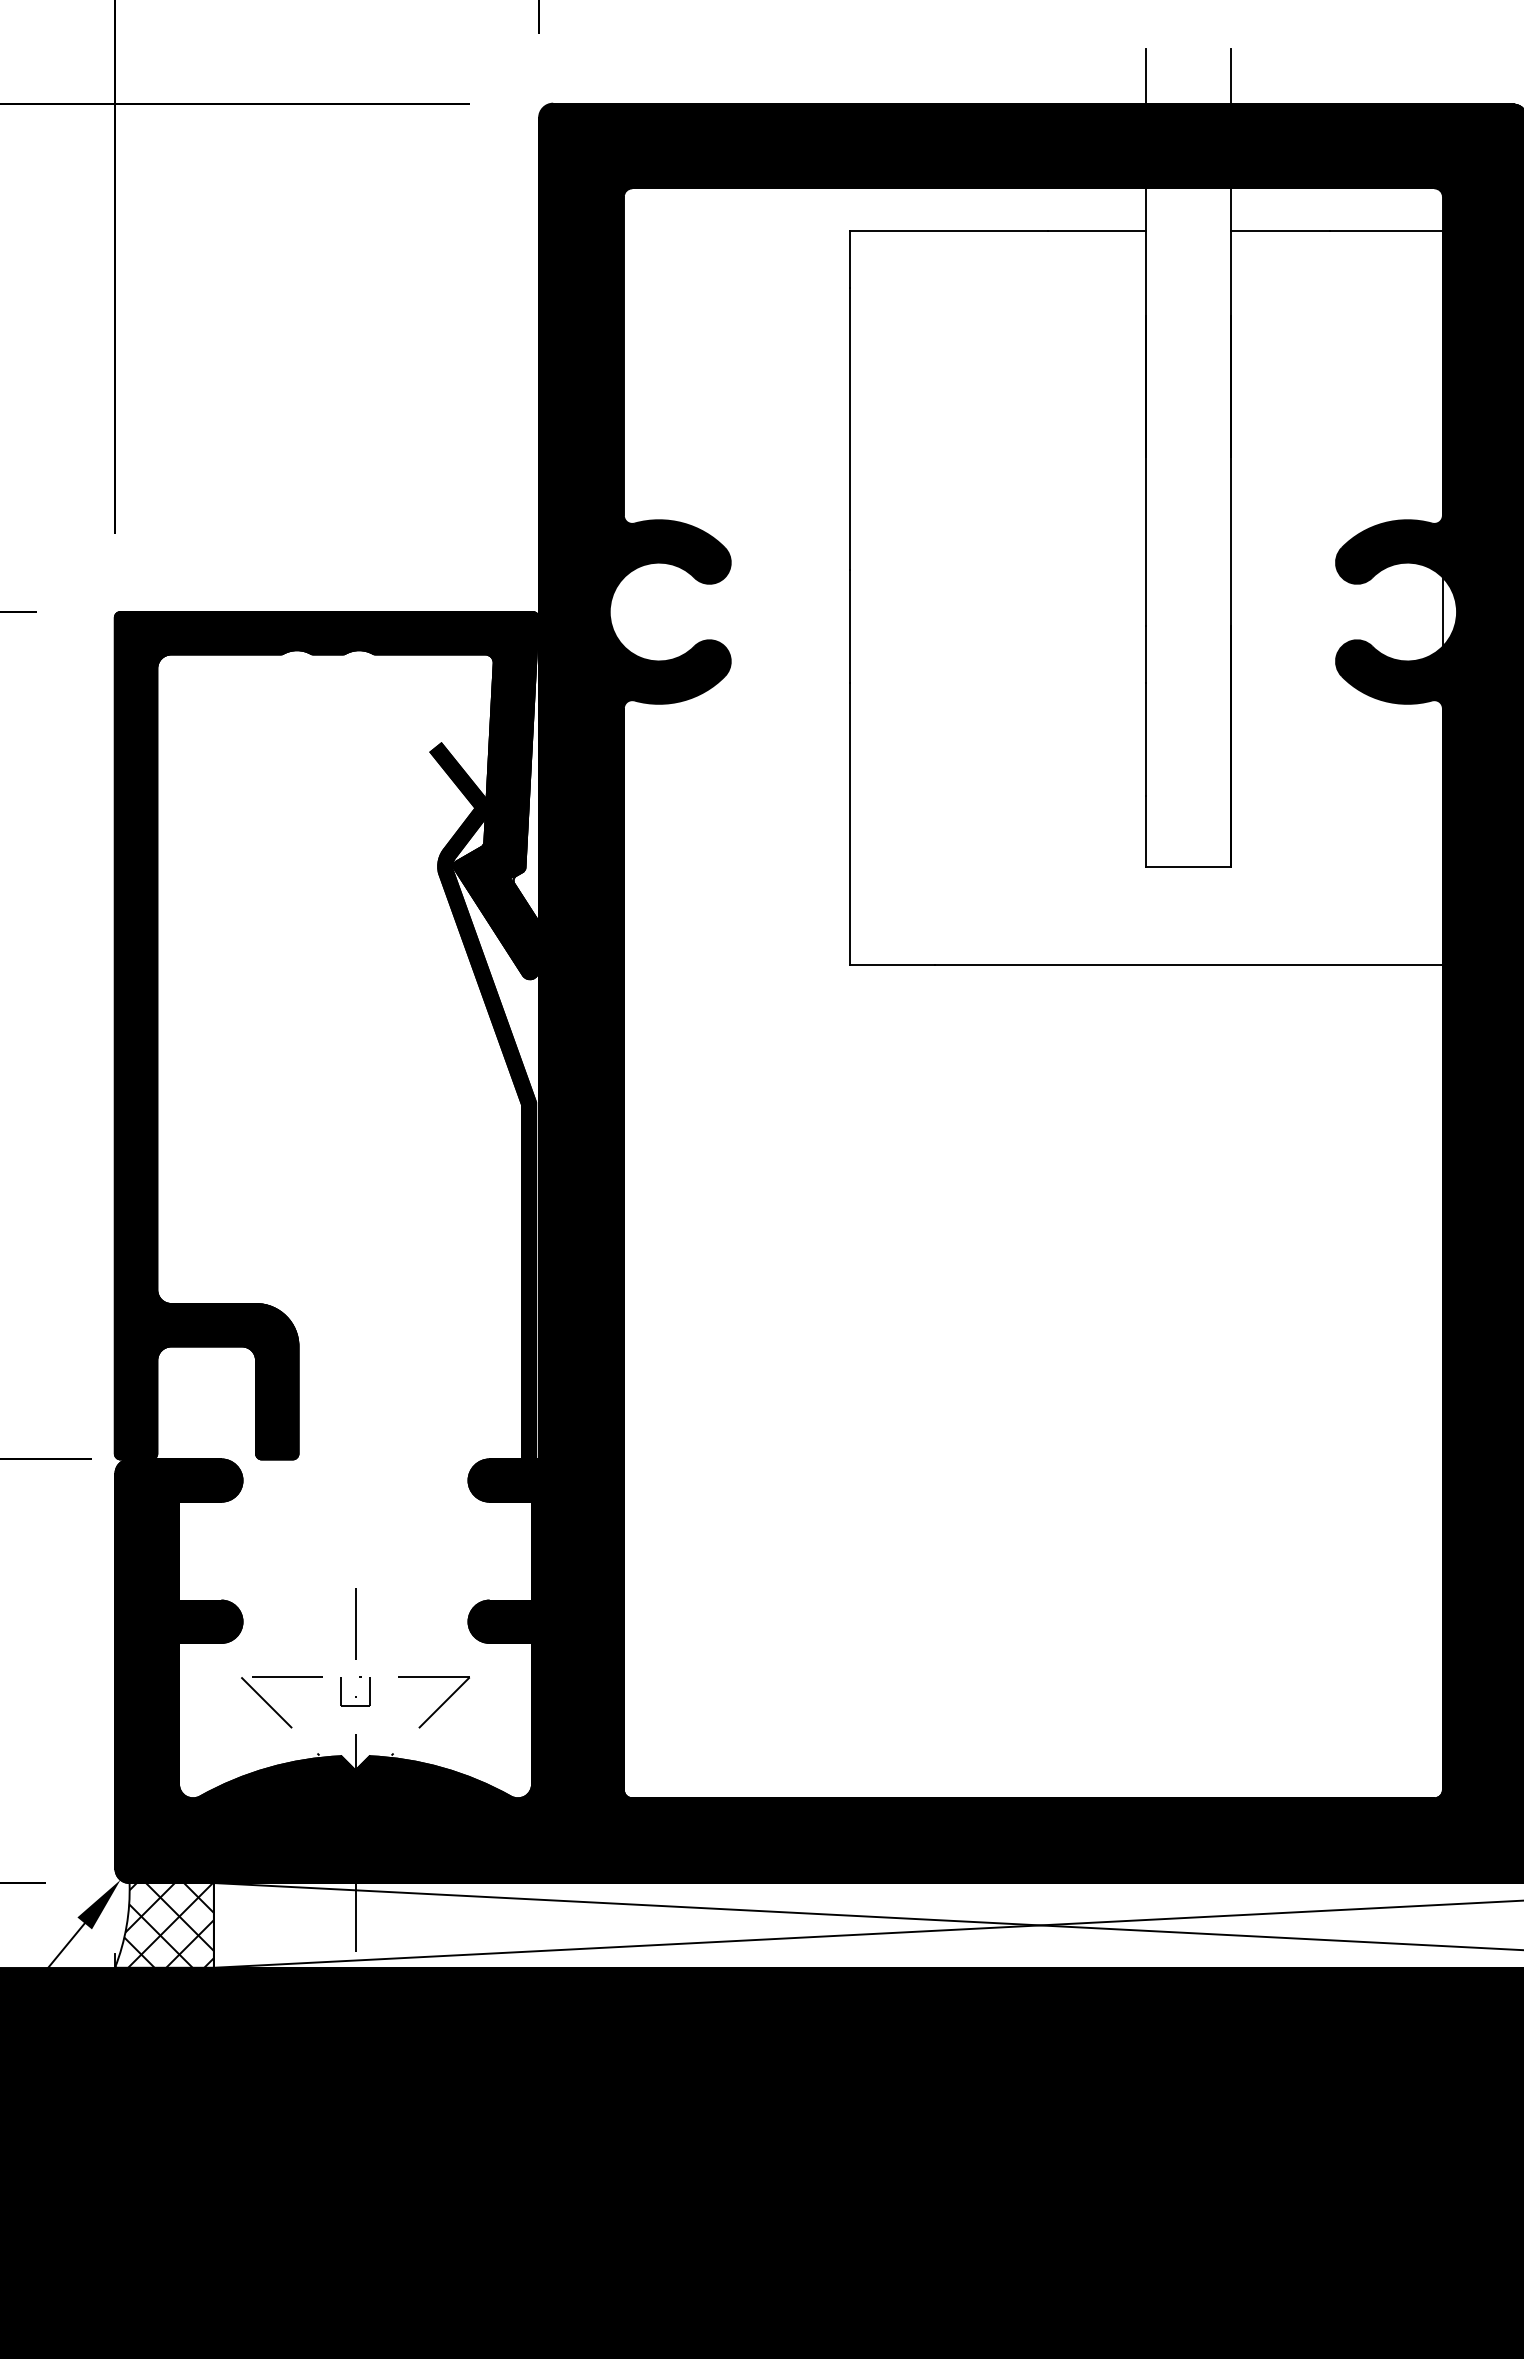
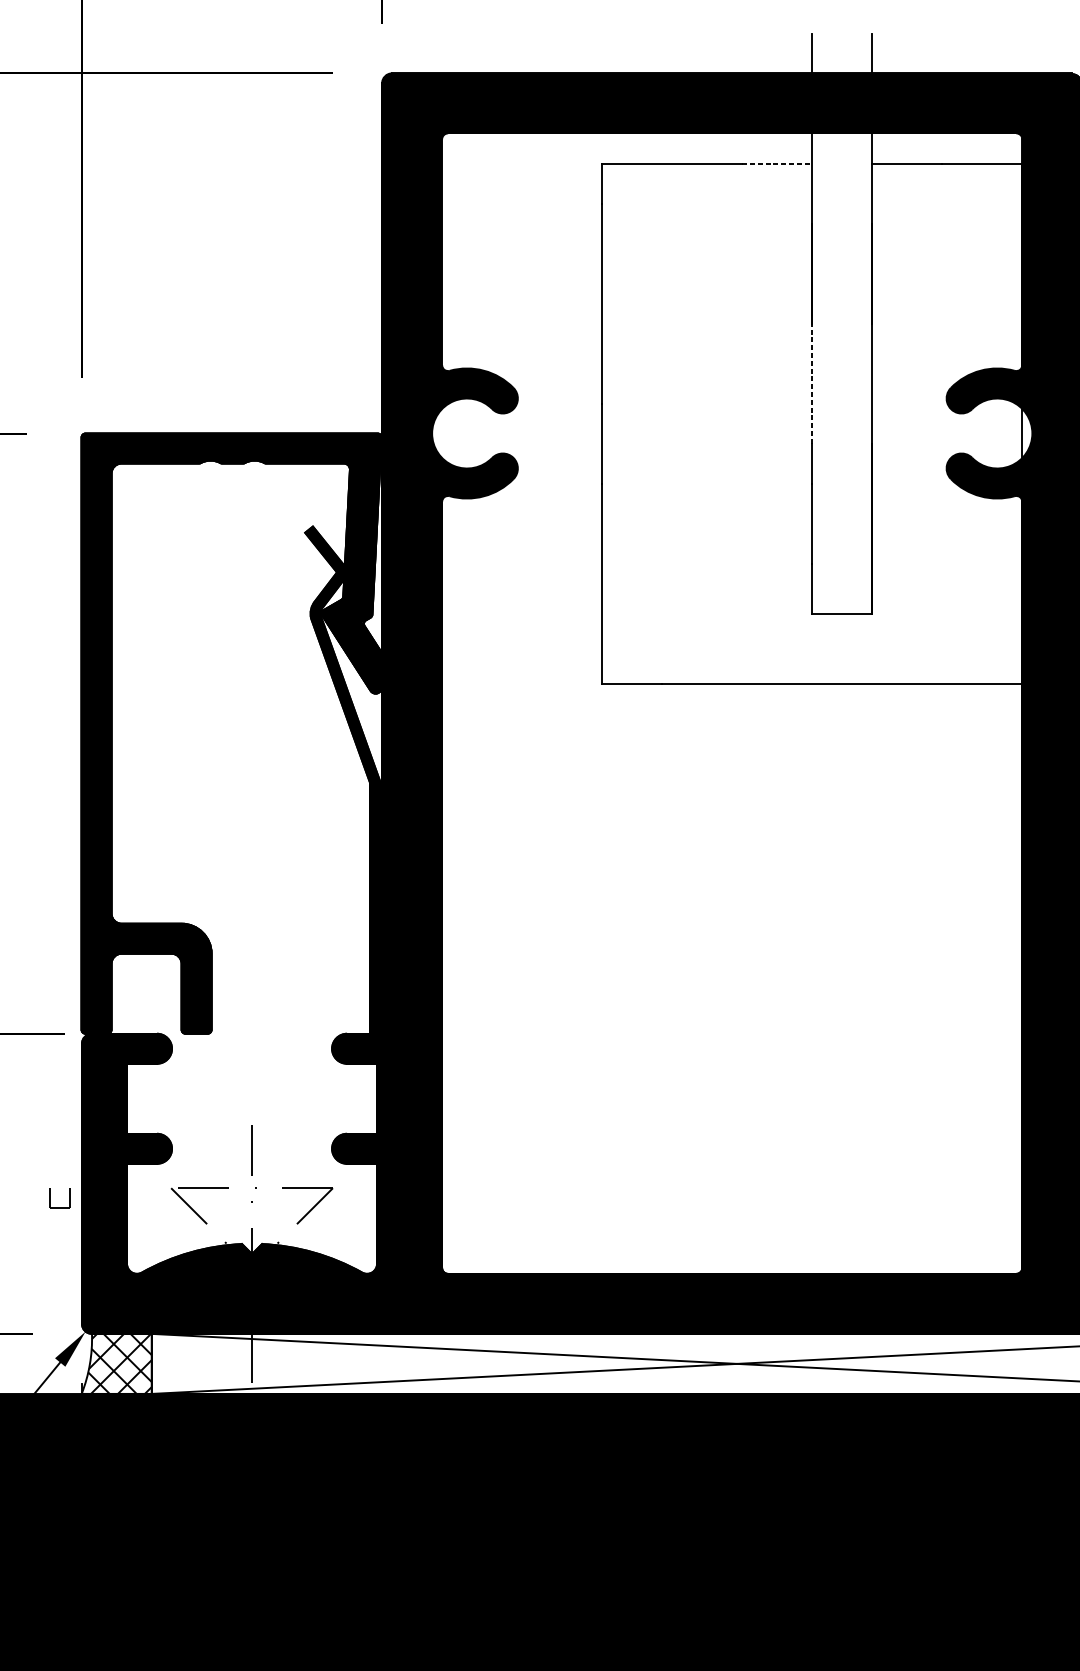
line: (1097, 231) -> (777, 163), solid -> dashed
line: (1146, 541) -> (812, 383), solid -> dashed
part: (341, 1691) -> (50, 1198), moved

